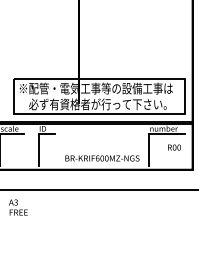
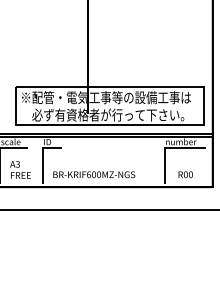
text: (174, 147) -> (185, 174), moved
text: (102, 158) -> (94, 174), moved
text: (18, 207) -> (20, 169), moved

